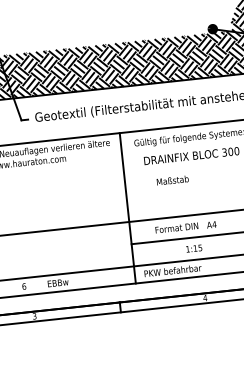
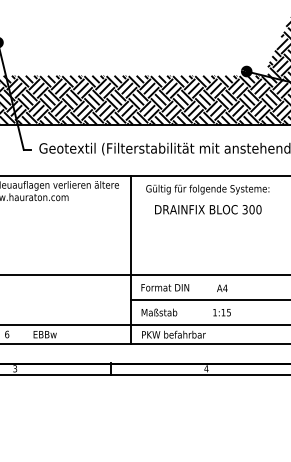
text: (172, 180) -> (159, 312), moved
text: (177, 227) -> (165, 287), moved
text: (193, 248) -> (221, 312), moved

